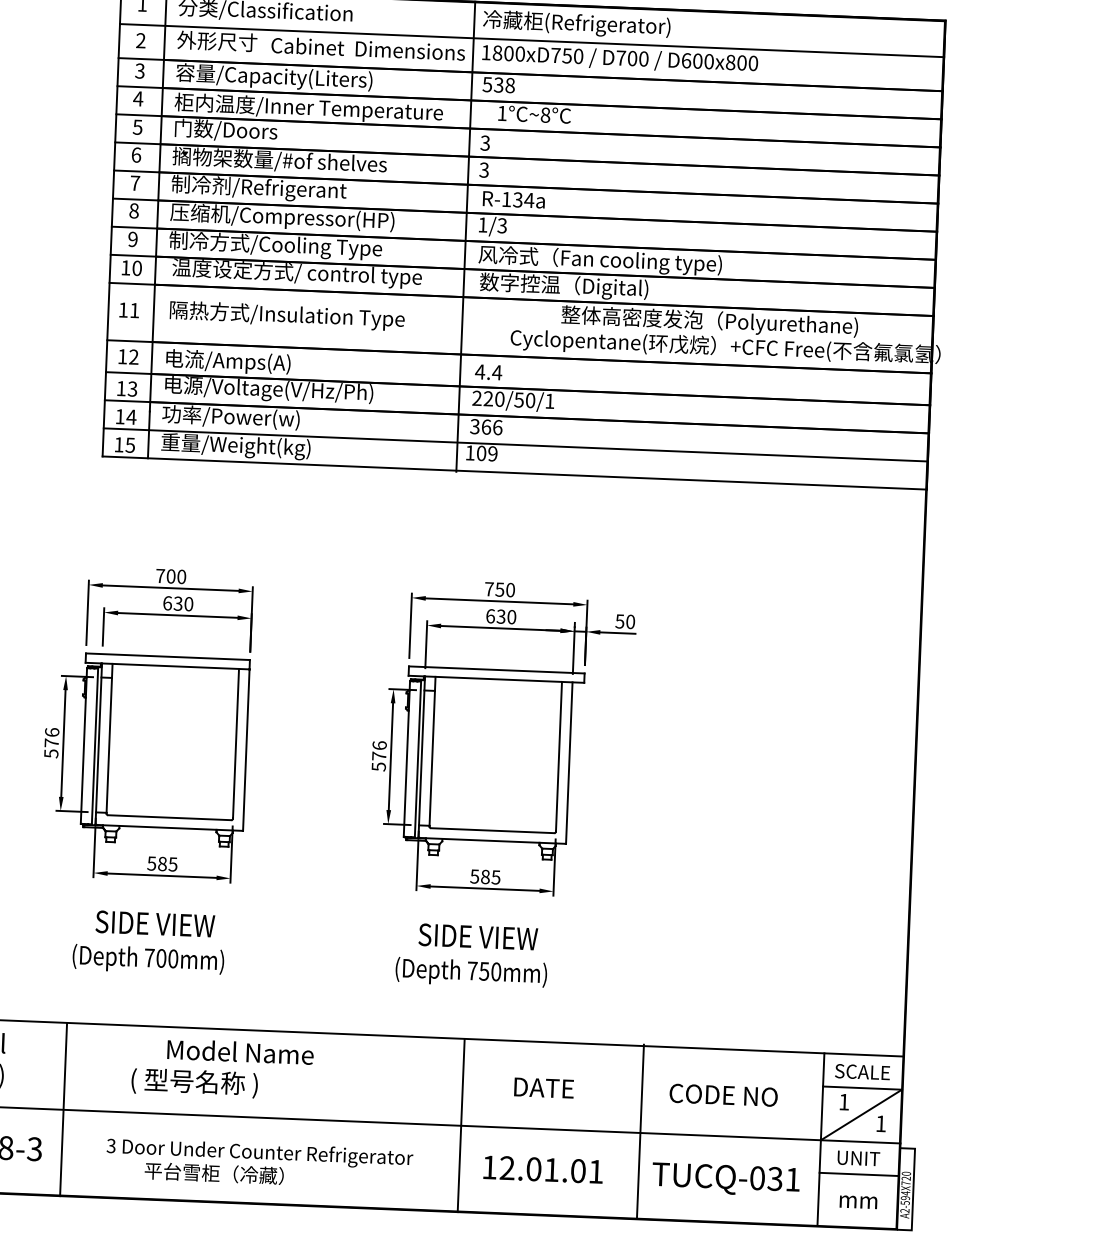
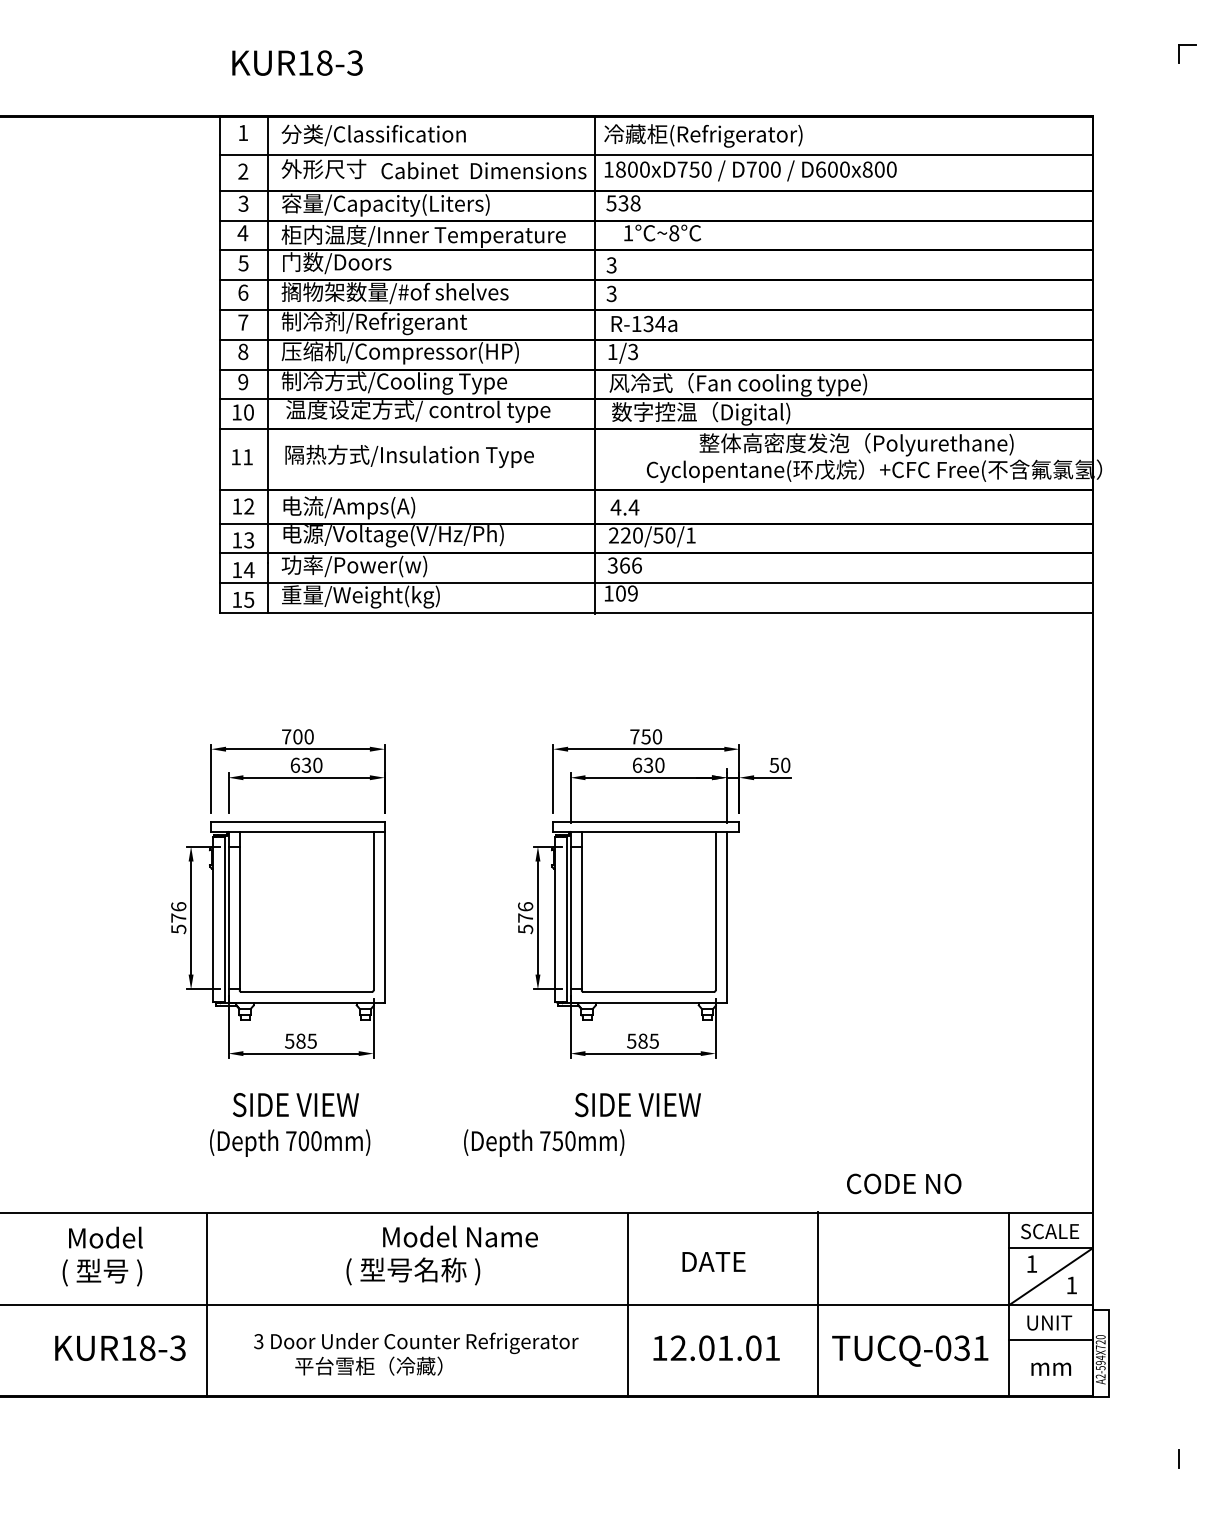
text: (471, 972) -> (544, 1142), moved
text: (221, 1069) -> (441, 1255), moved
text: (724, 1094) -> (904, 1183), moved

